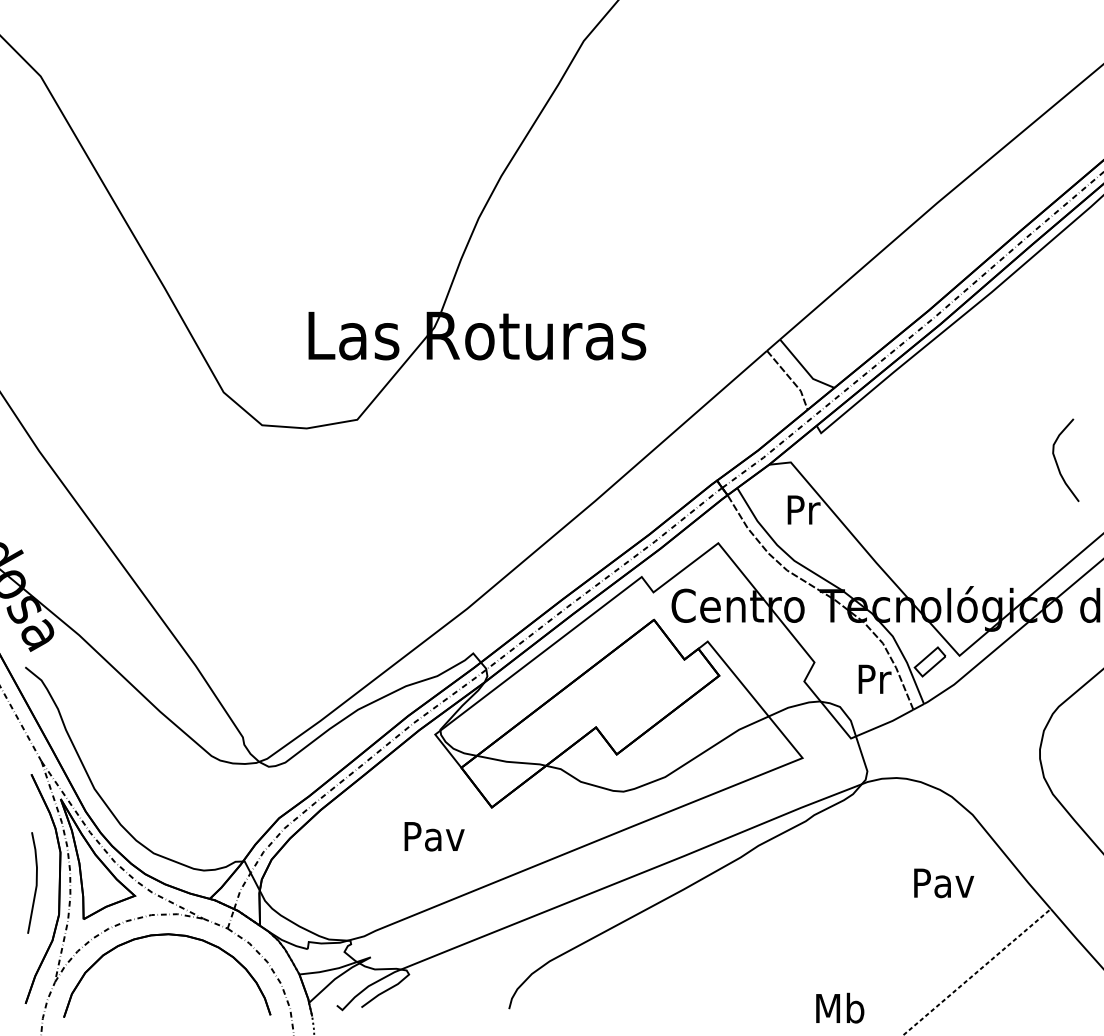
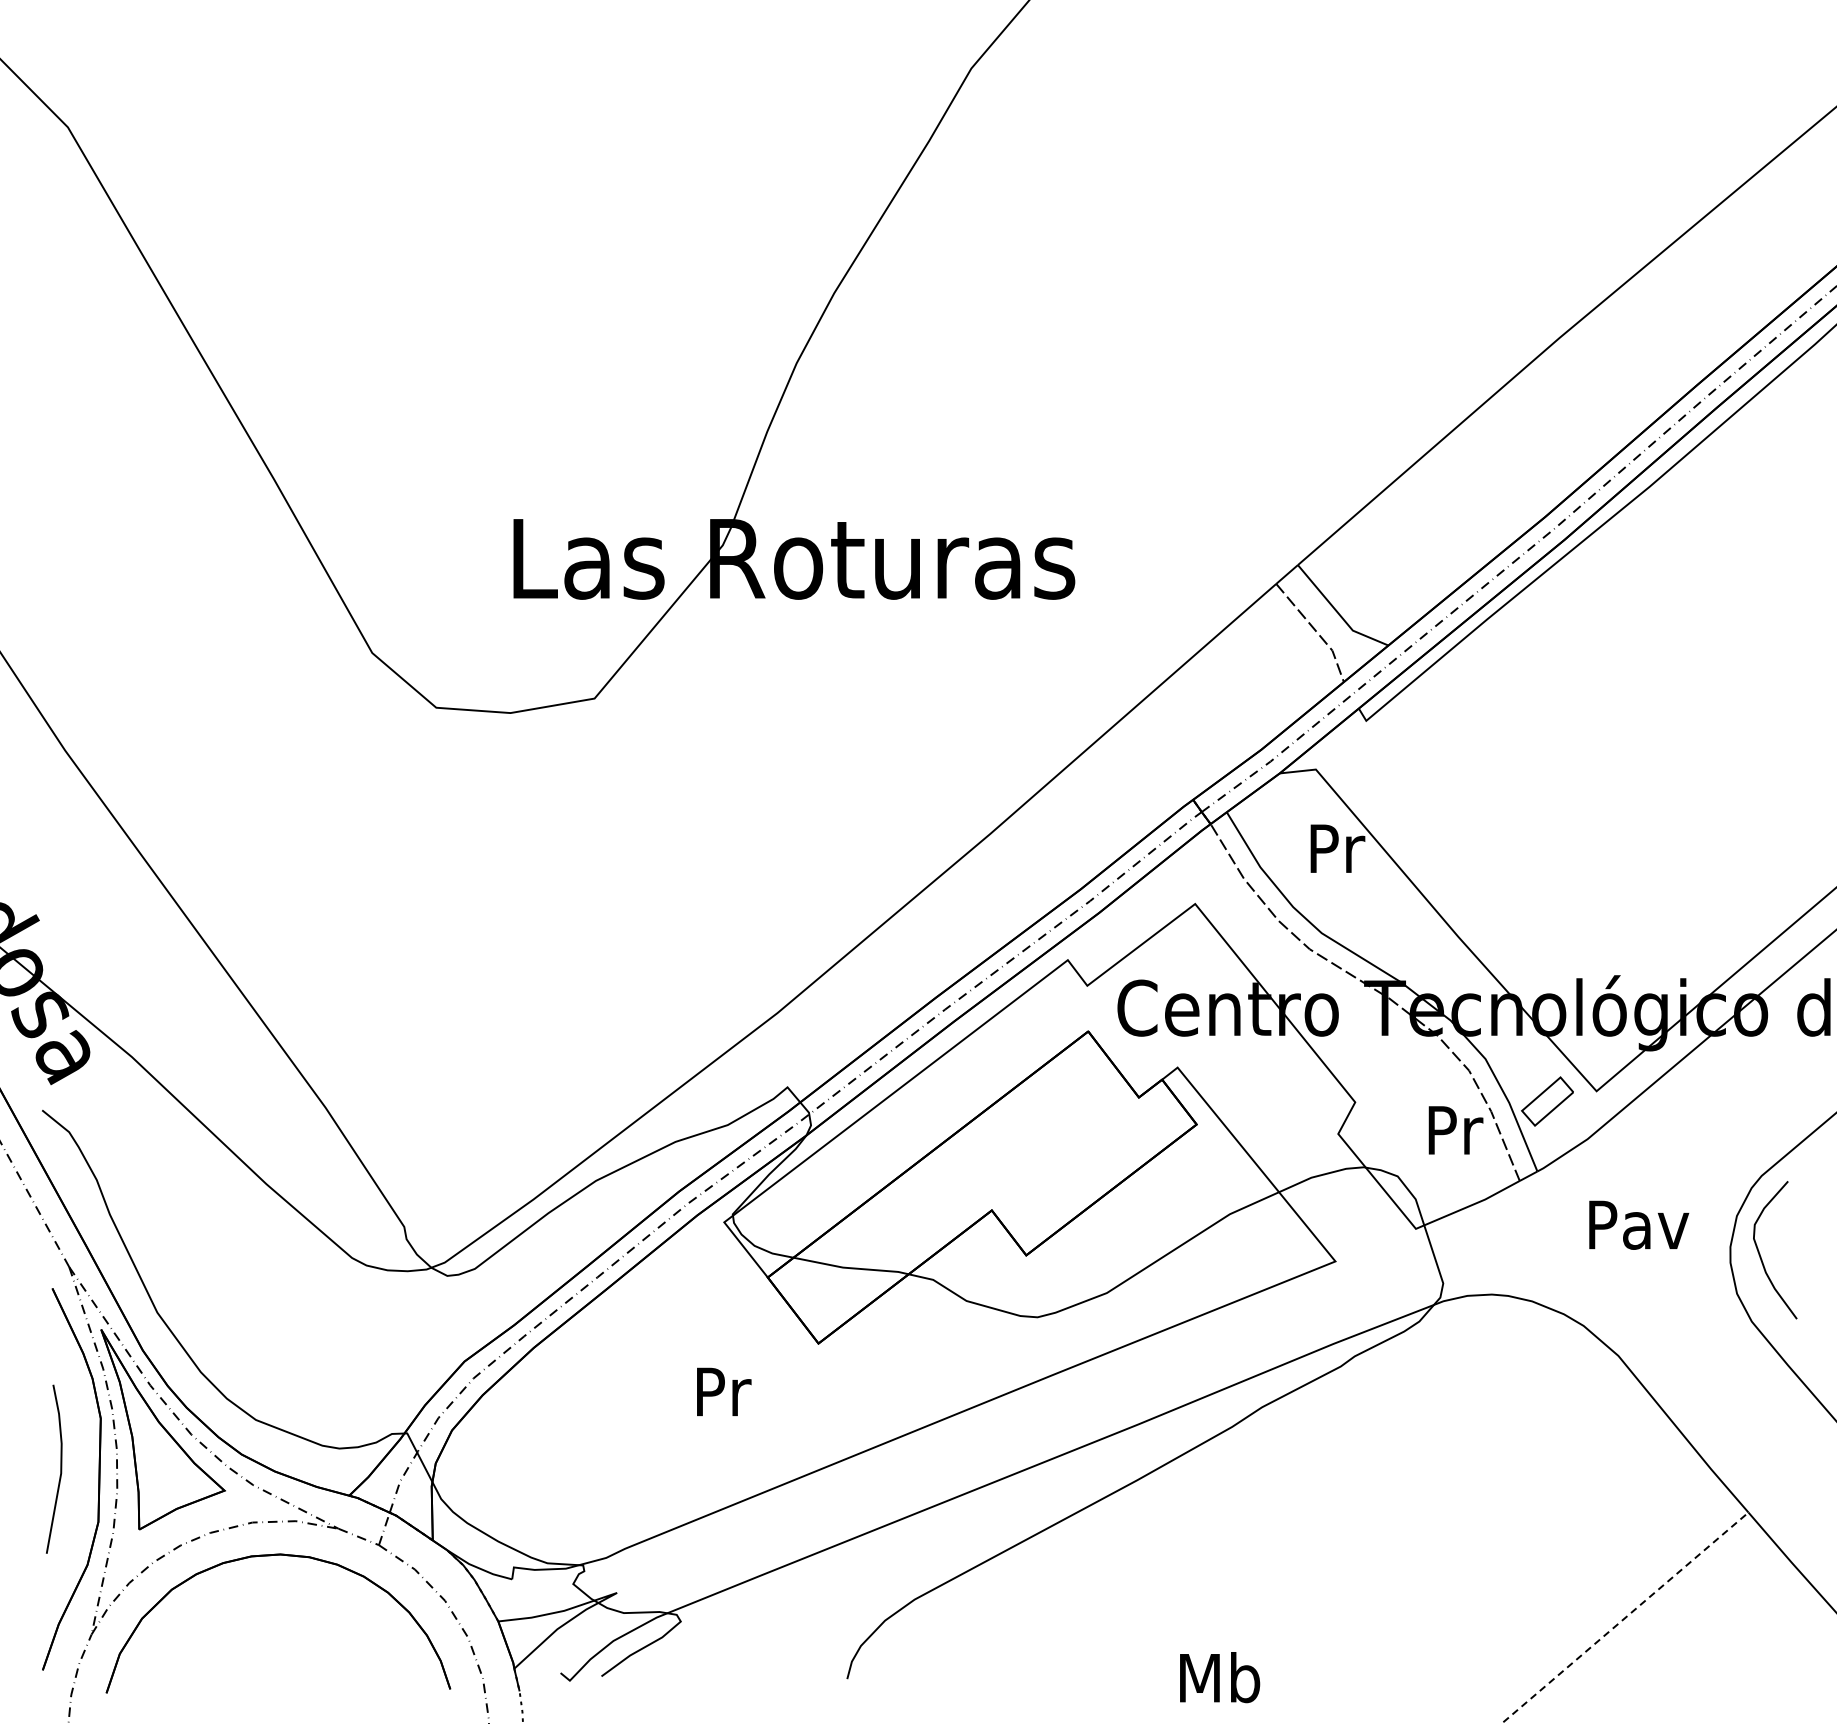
curve: (1057, 462) -> (1761, 1253), moved
text: (434, 836) -> (723, 1391), Pav -> Pr
text: (944, 883) -> (1639, 1225), moved
text: (840, 1007) -> (1220, 1676), moved

